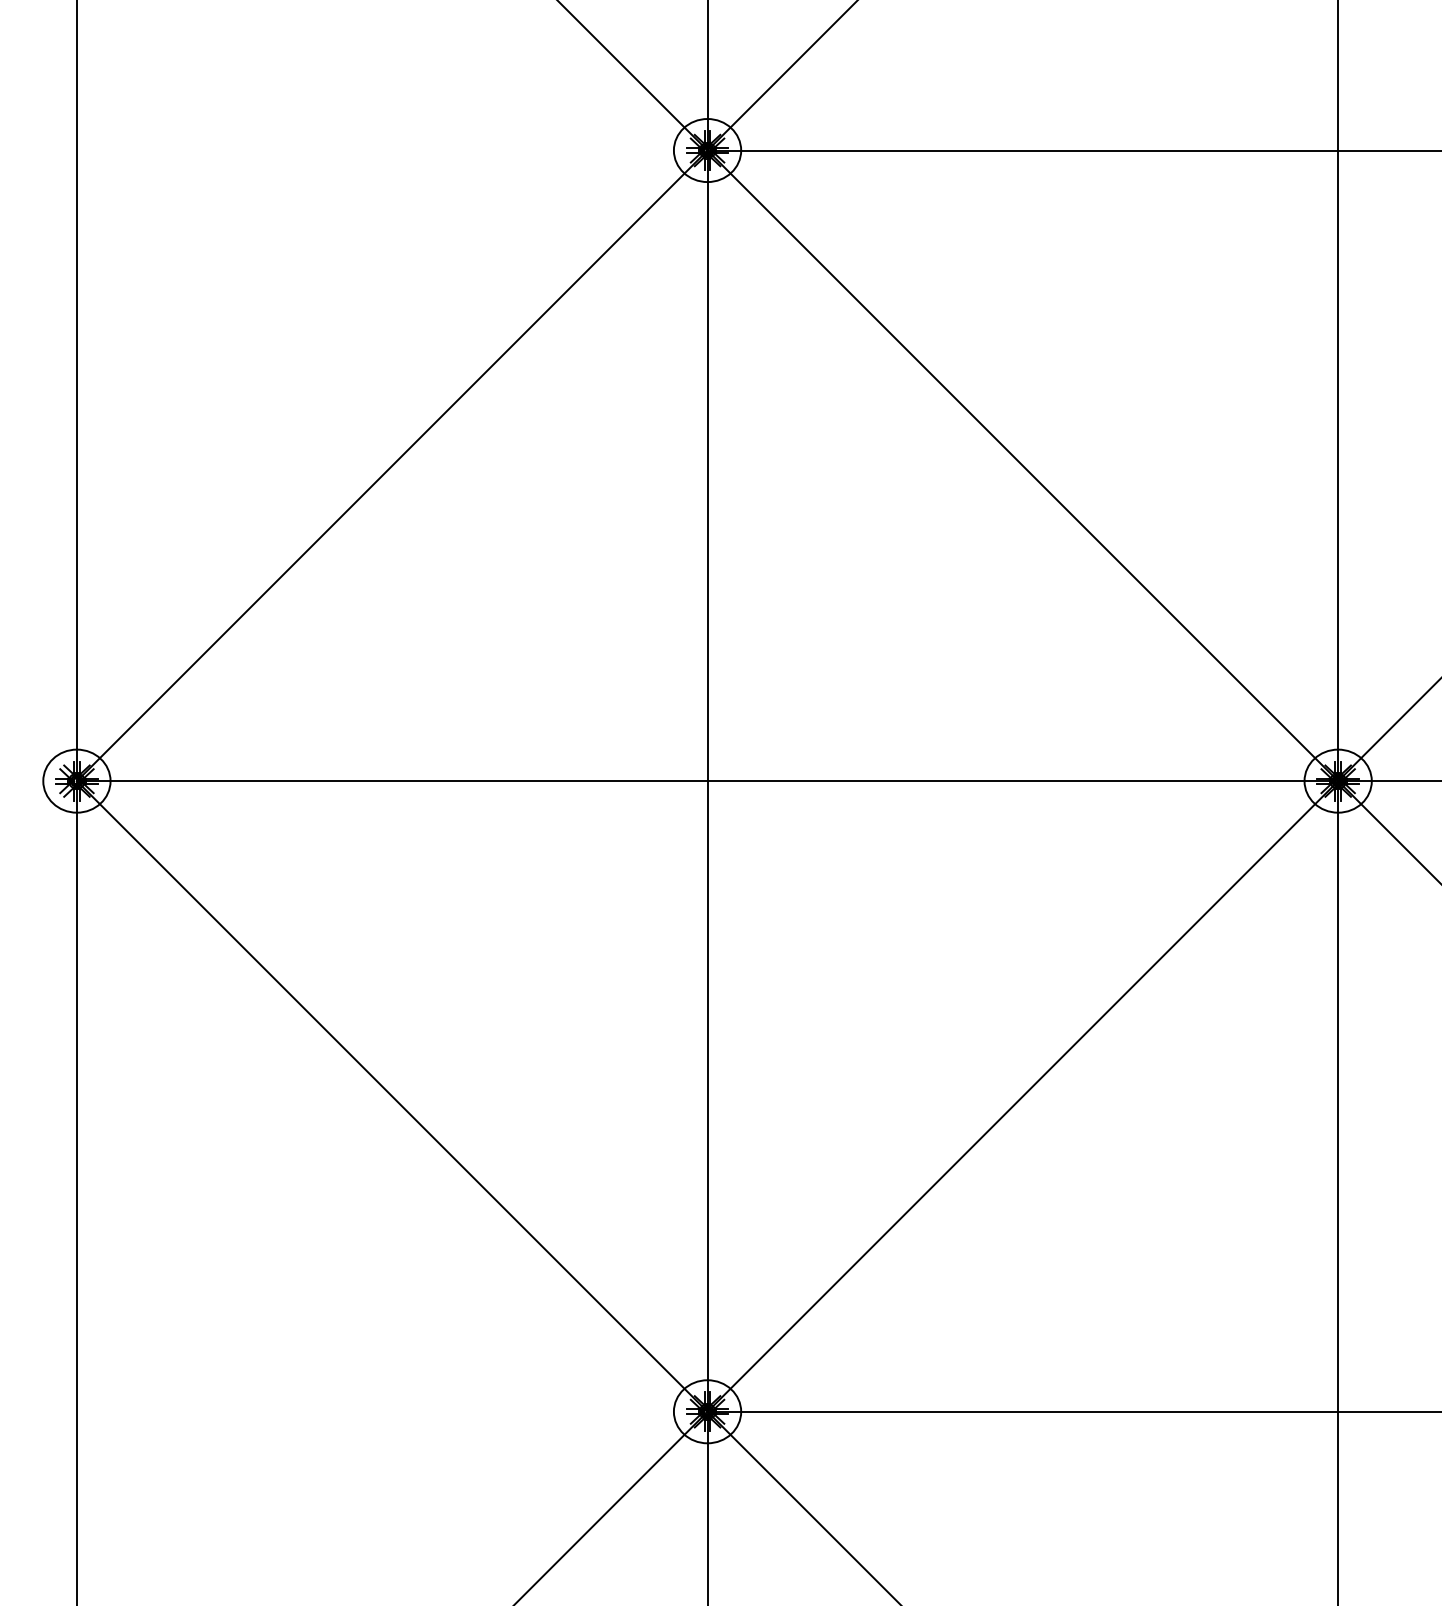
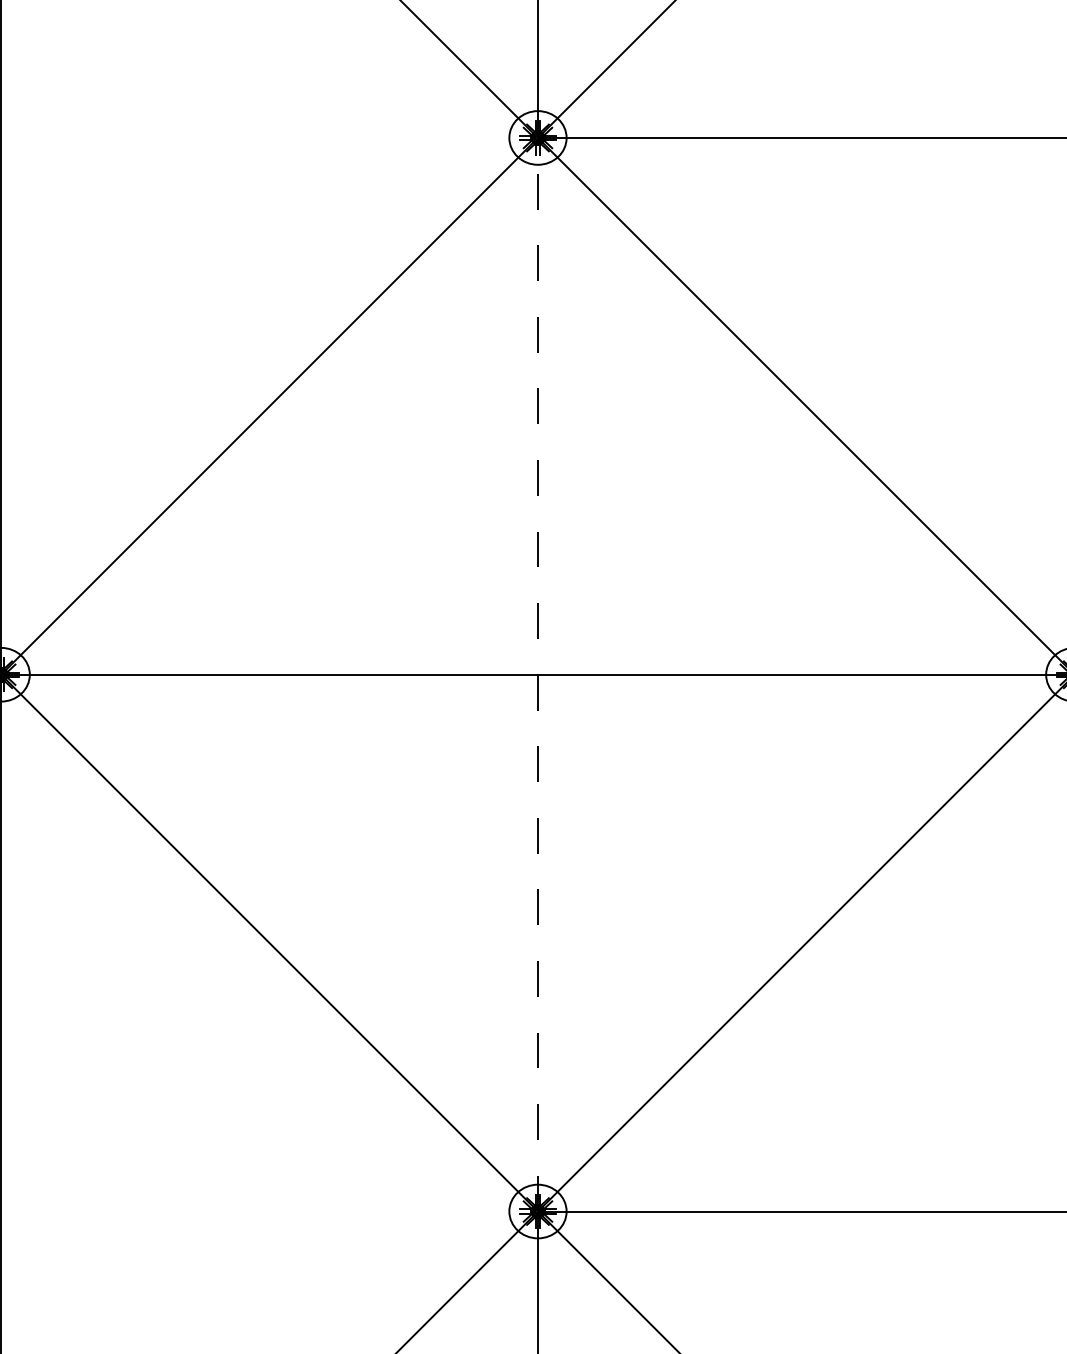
line: (707, 781) -> (537, 675), solid -> dashed

